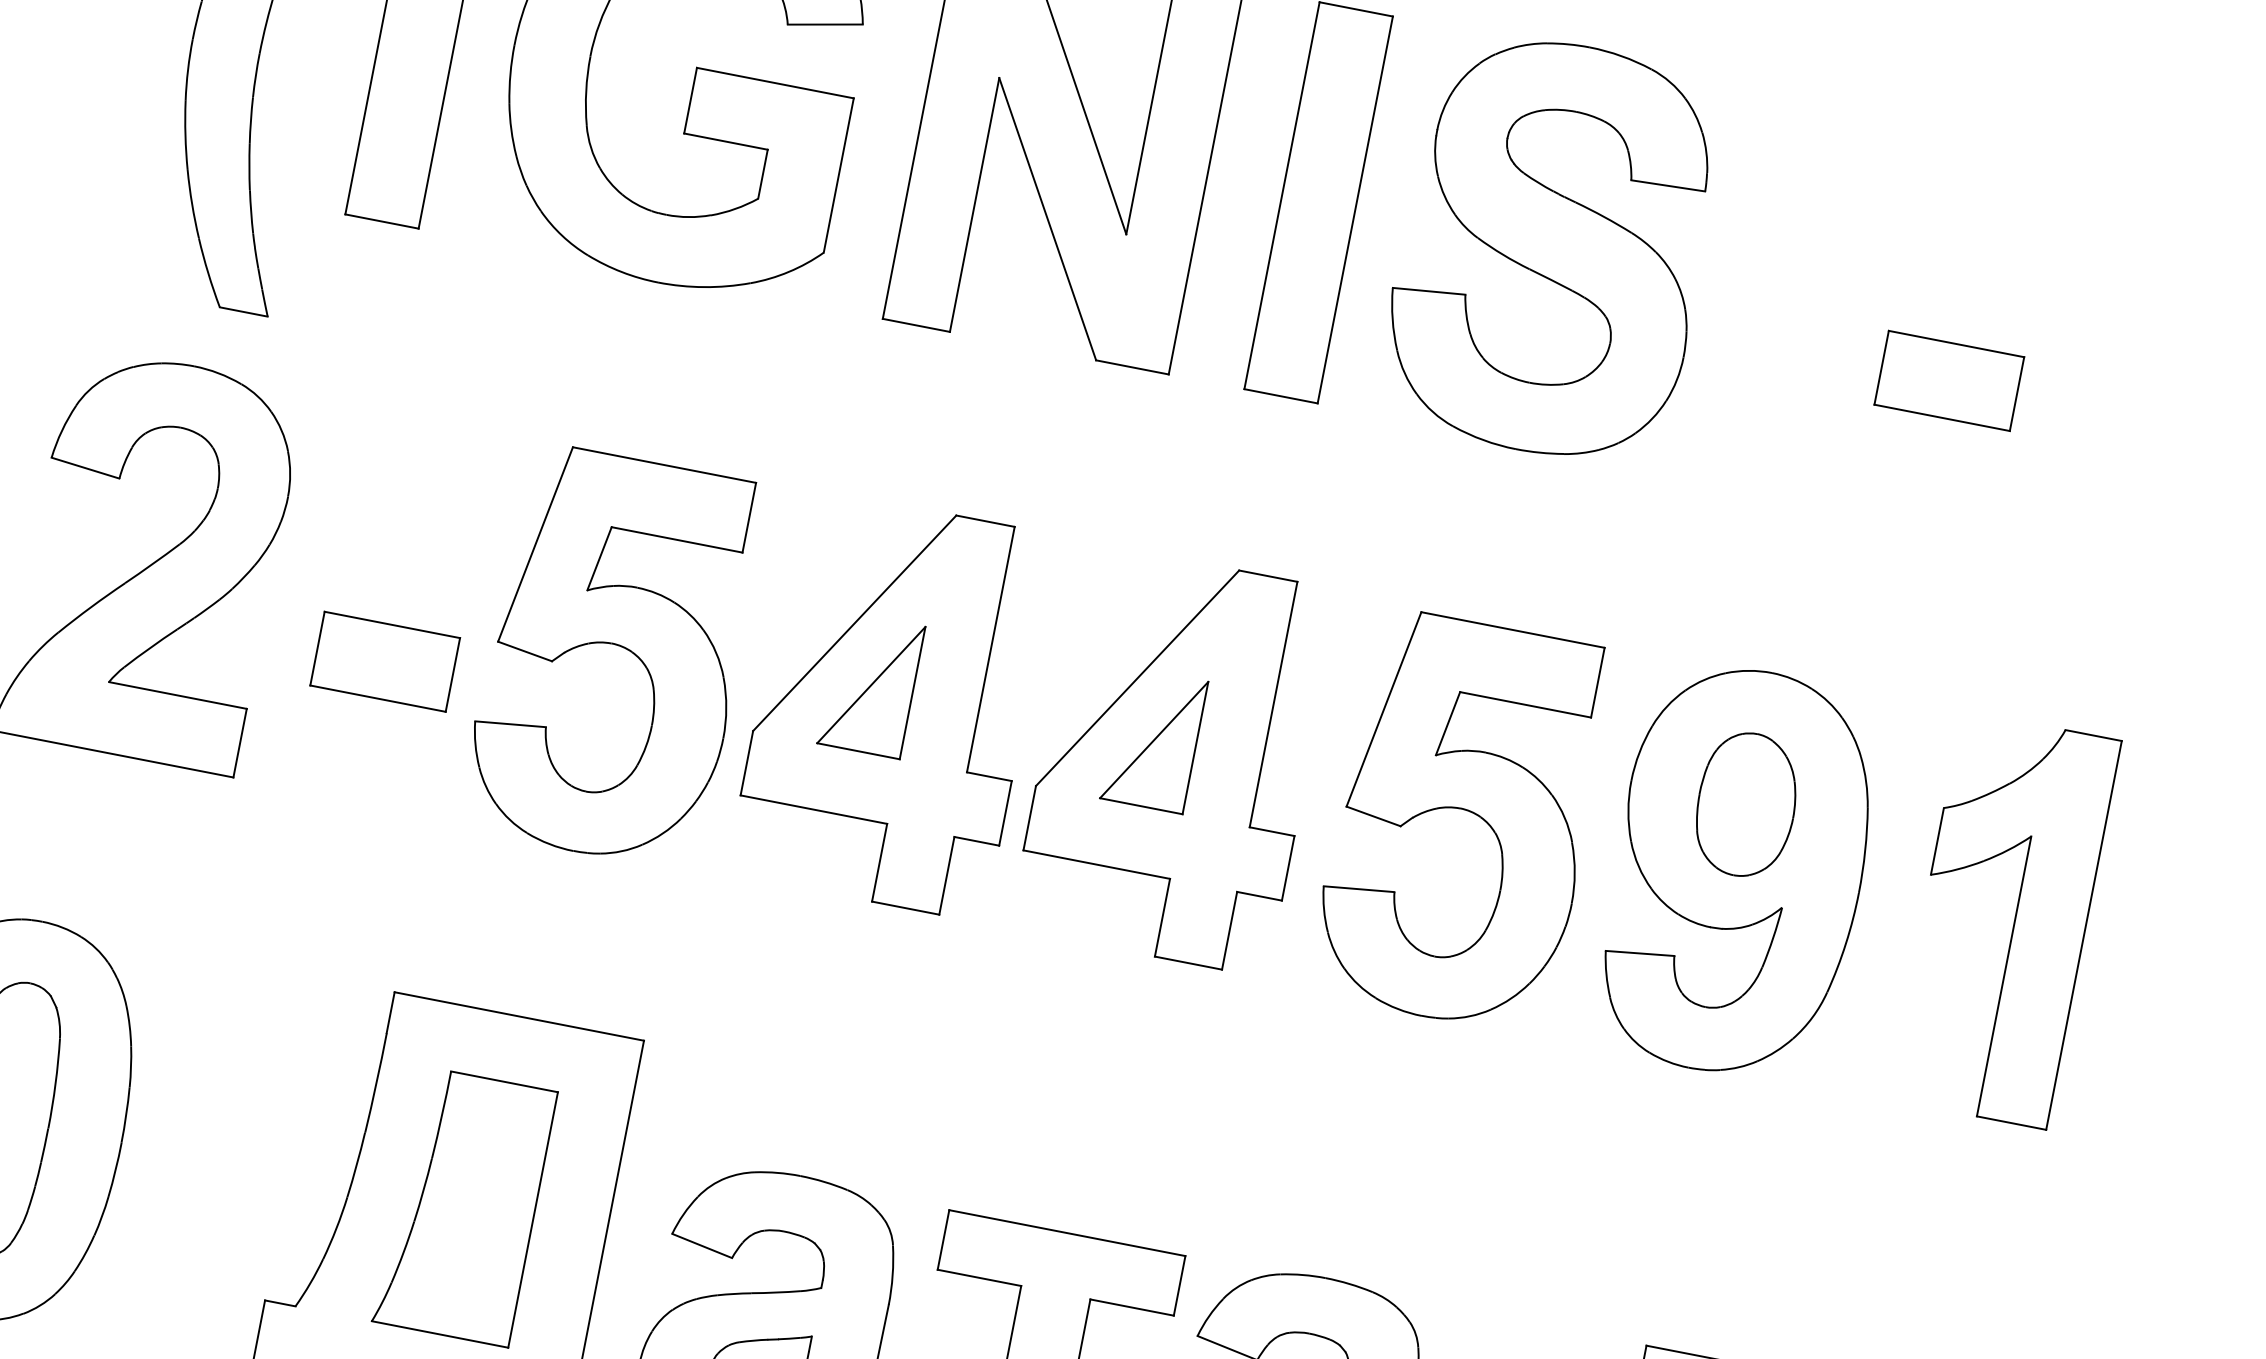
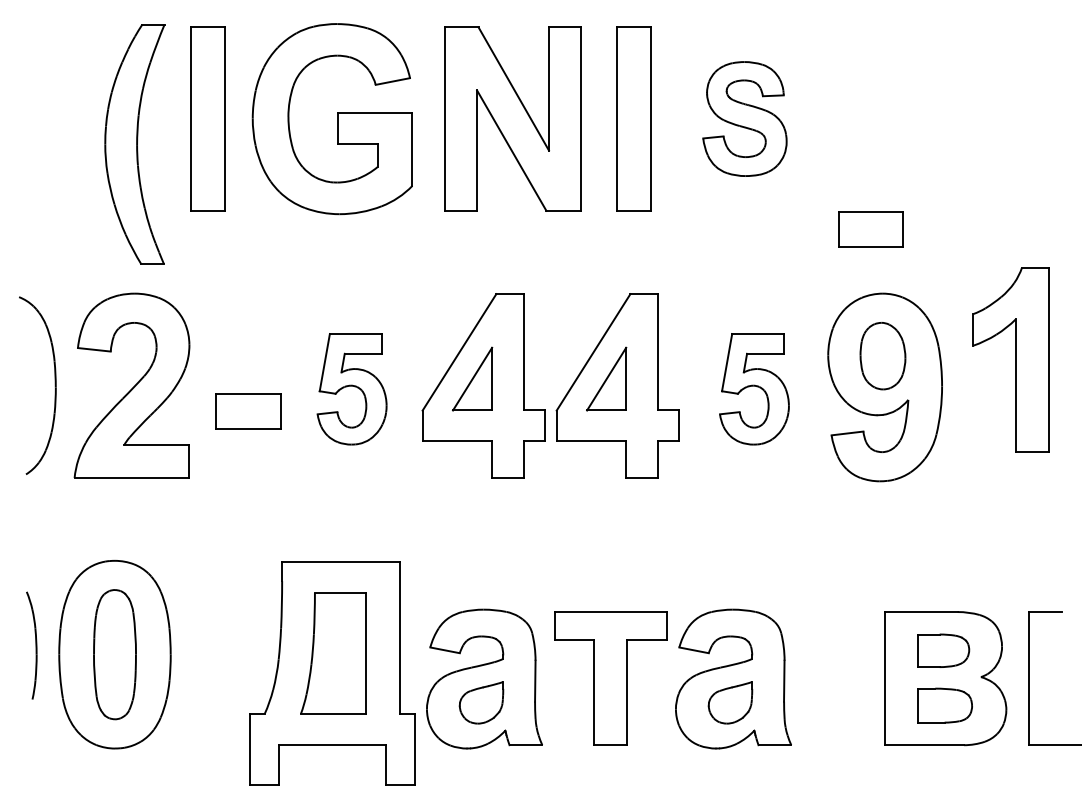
part: (1551, 246) -> (744, 118), size x0.6
part: (1948, 380) -> (870, 229), moved
part: (611, 657) -> (351, 389), size x0.6
part: (1461, 822) -> (754, 389), size x0.6
part: (2003, 919) -> (1010, 359), moved

